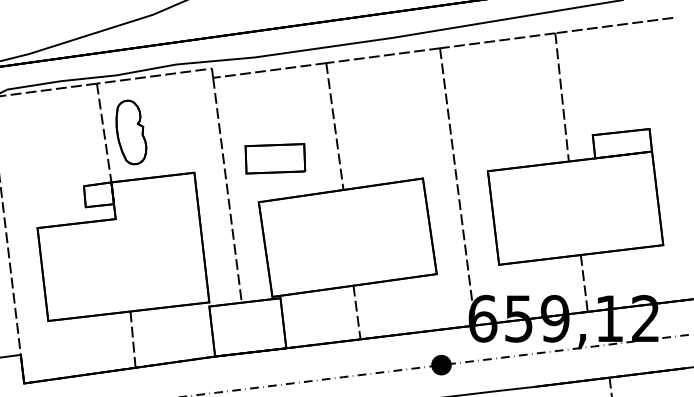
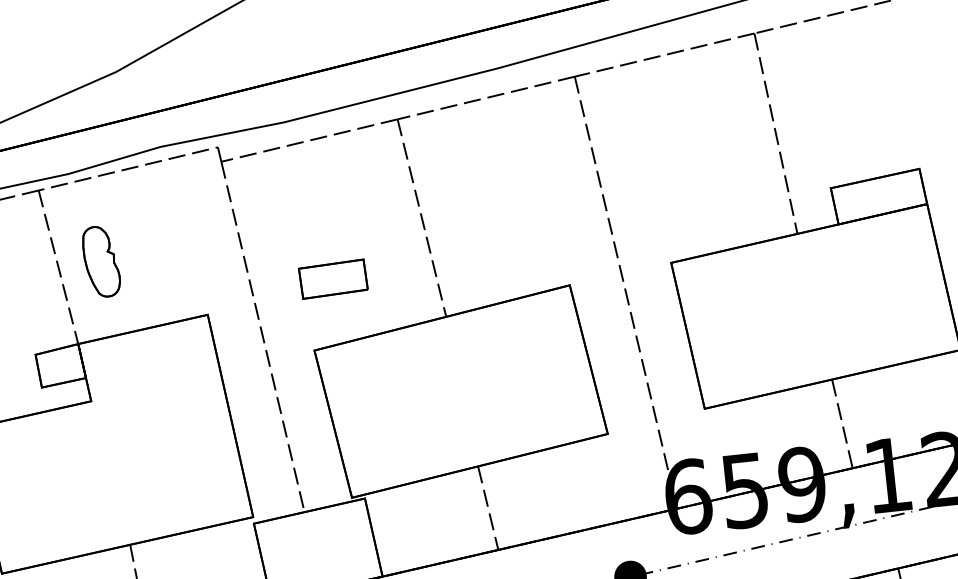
part: (131, 132) -> (101, 261), size x0.7
part: (275, 158) -> (333, 278), size x0.7

